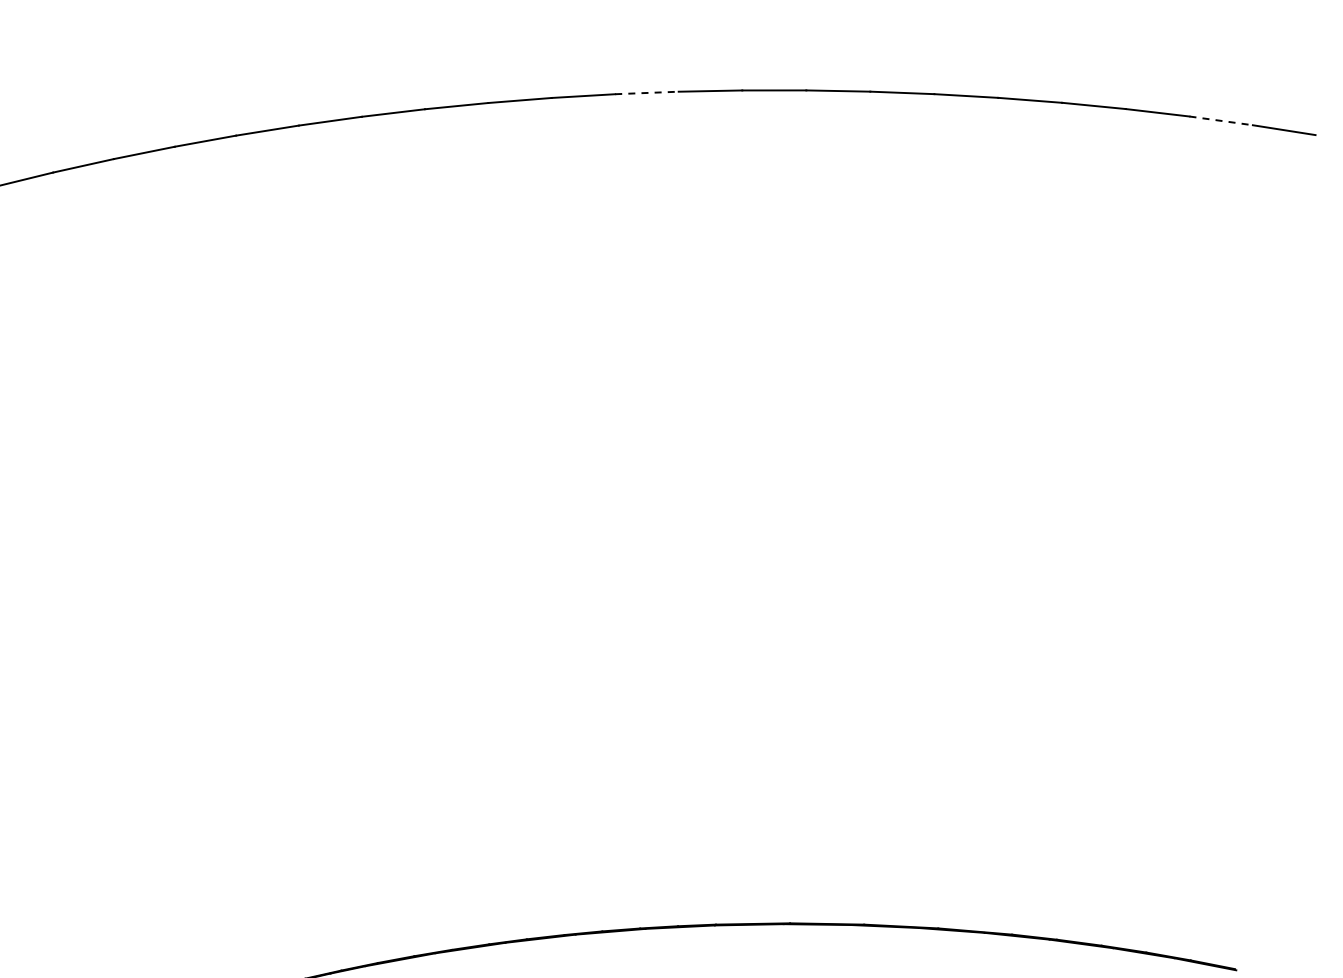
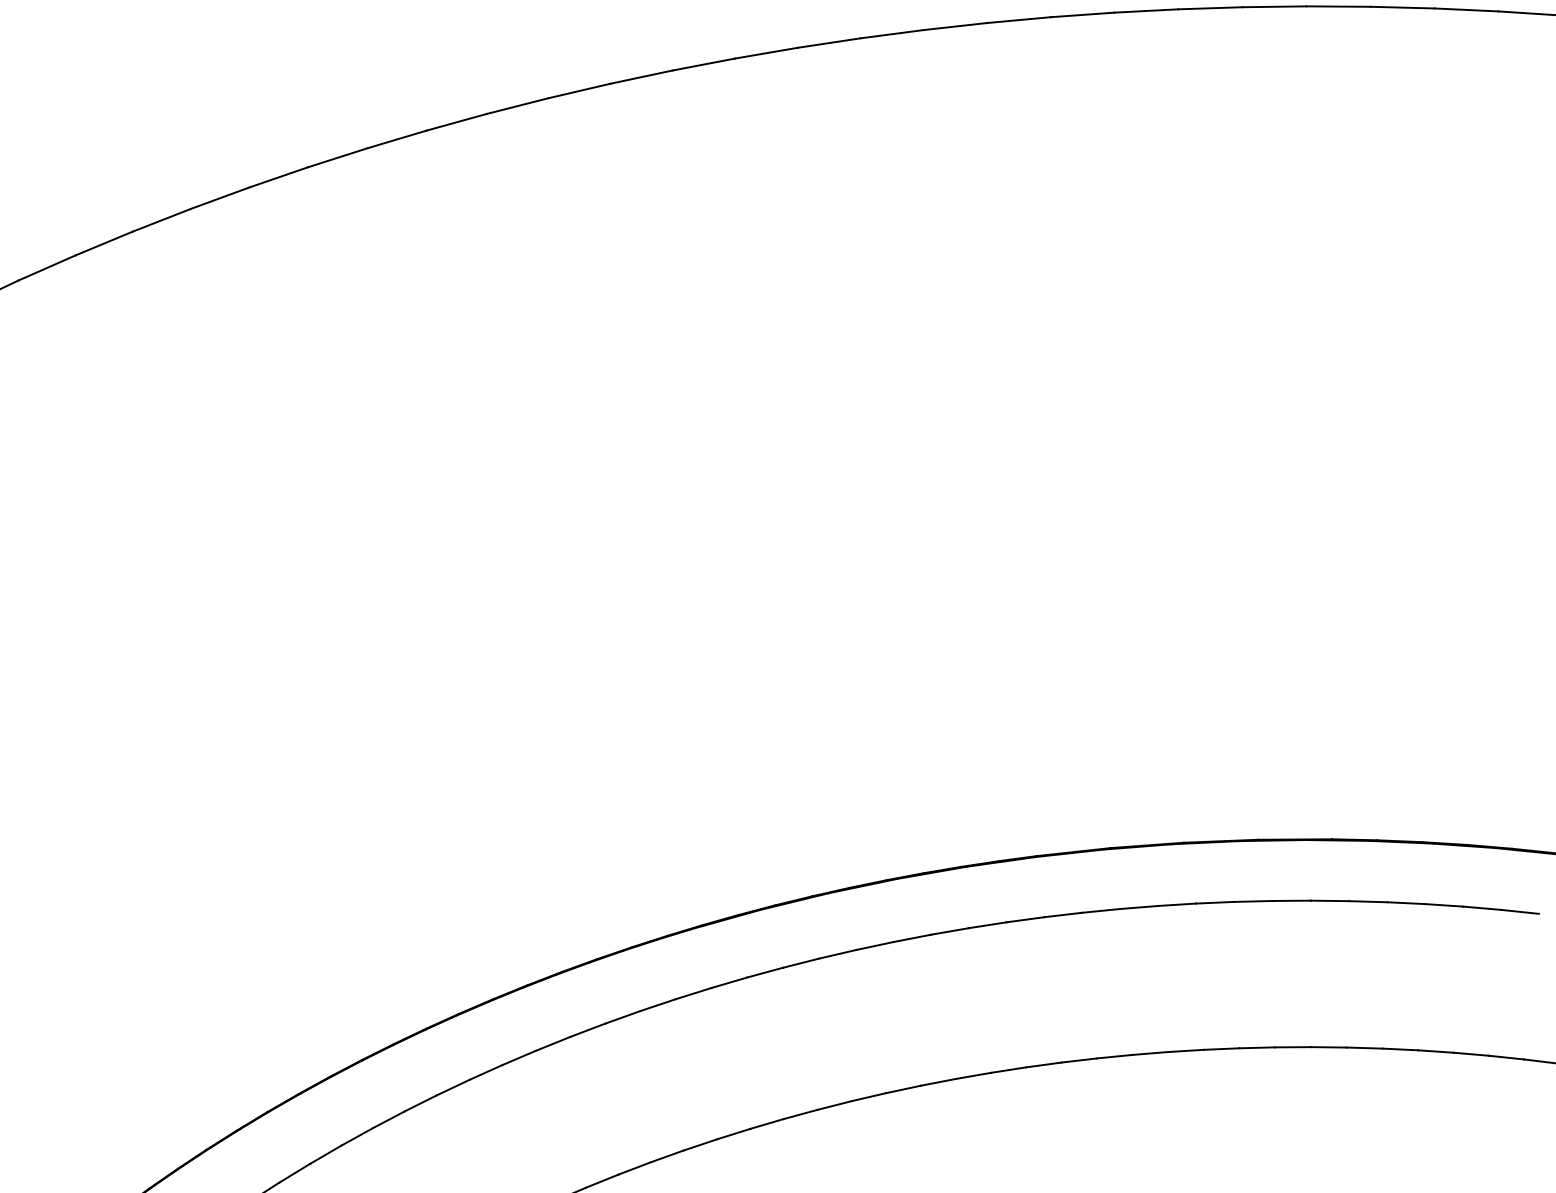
line: (647, 93) -> (892, 34), dashed -> solid
line: (1222, 120) -> (1467, 9), dashed -> solid

